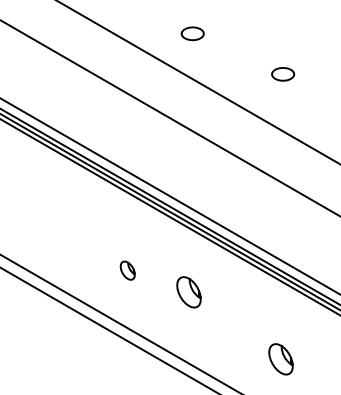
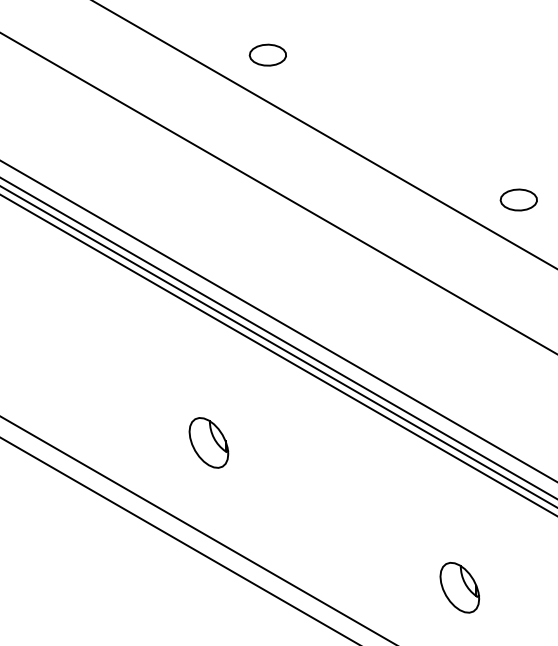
part: (192, 33) -> (267, 54), moved
part: (283, 74) -> (519, 200), moved
part: (127, 270) -> (208, 442), size x1.67
part: (188, 292) -> (308, 478), removed

